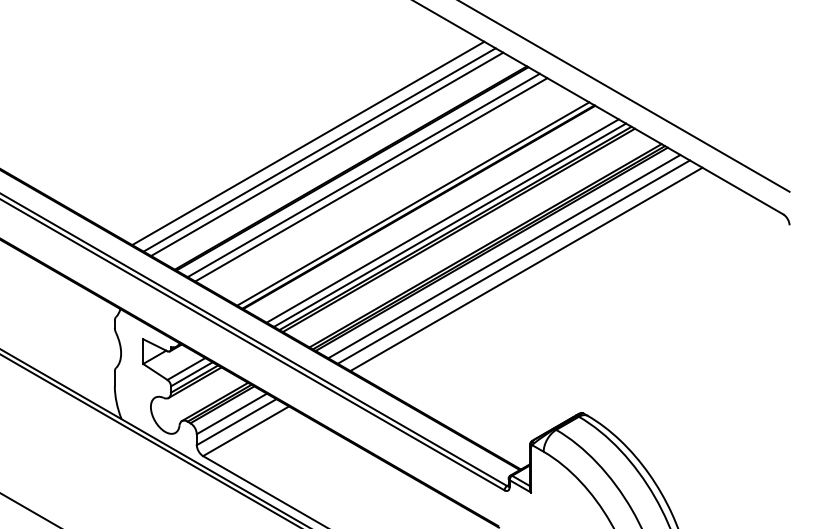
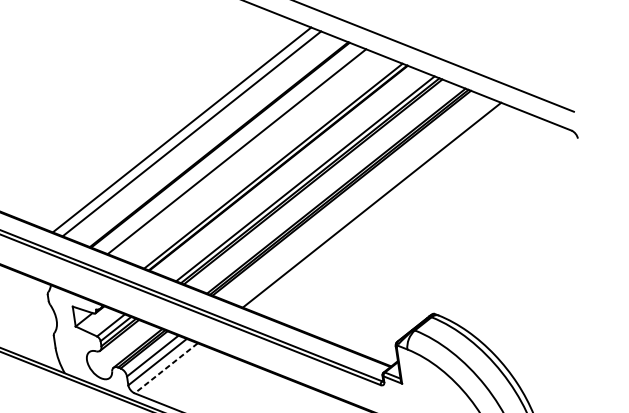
line: (327, 153) -> (198, 135), removed
line: (363, 175) -> (230, 149), removed
line: (442, 220) -> (298, 175), removed
line: (504, 256) -> (352, 197), removed
line: (513, 261) -> (360, 200), removed
line: (246, 431) -> (166, 368), solid -> dashed

